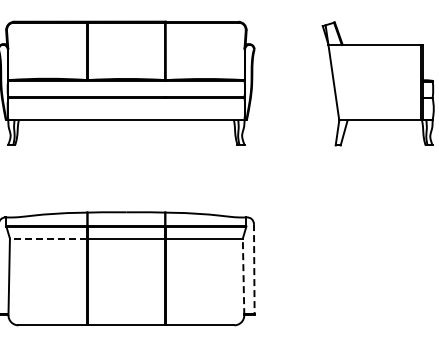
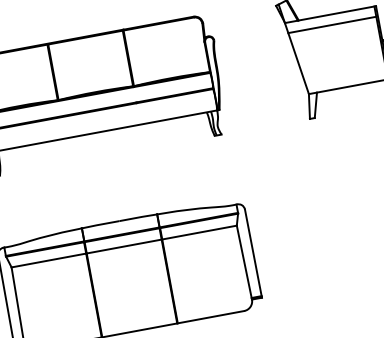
line: (374, 55) -> (331, 24), added
line: (48, 238) -> (48, 260), dashed -> solid
line: (254, 269) -> (253, 253), dashed -> solid
line: (243, 276) -> (244, 262), dashed -> solid

